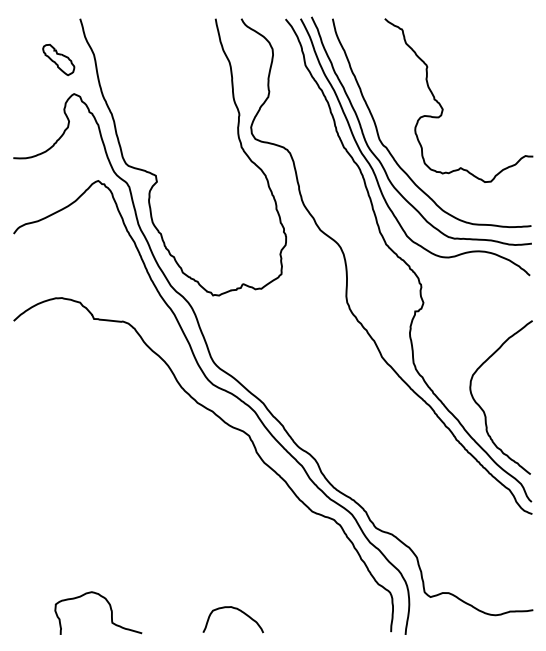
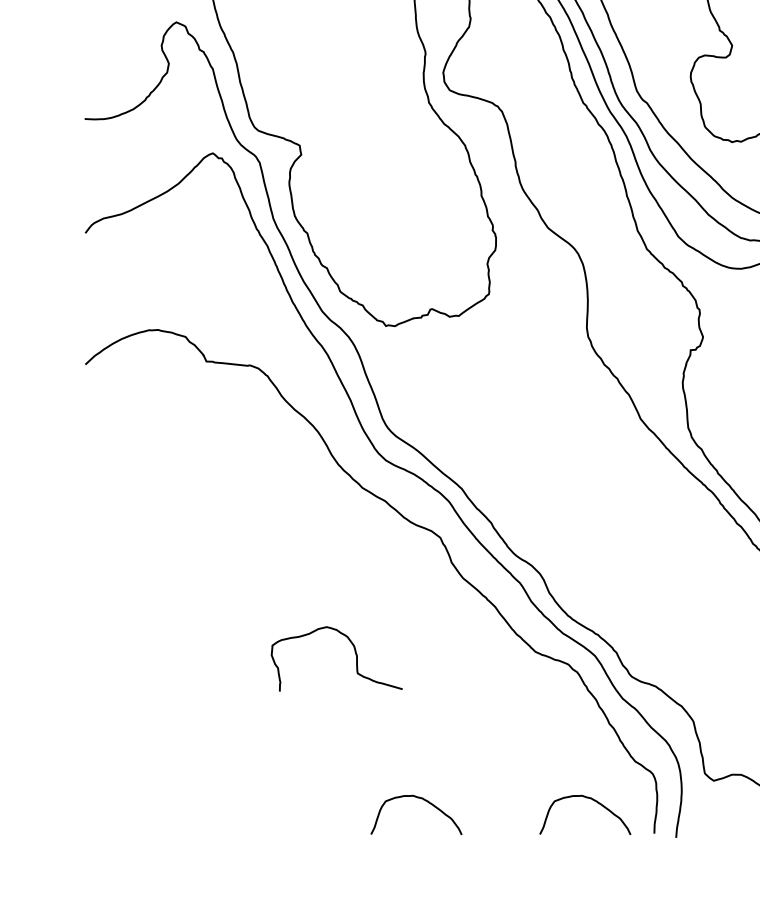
curve: (347, 609) -> (588, 799), added
curve: (110, 611) -> (354, 656), moved

